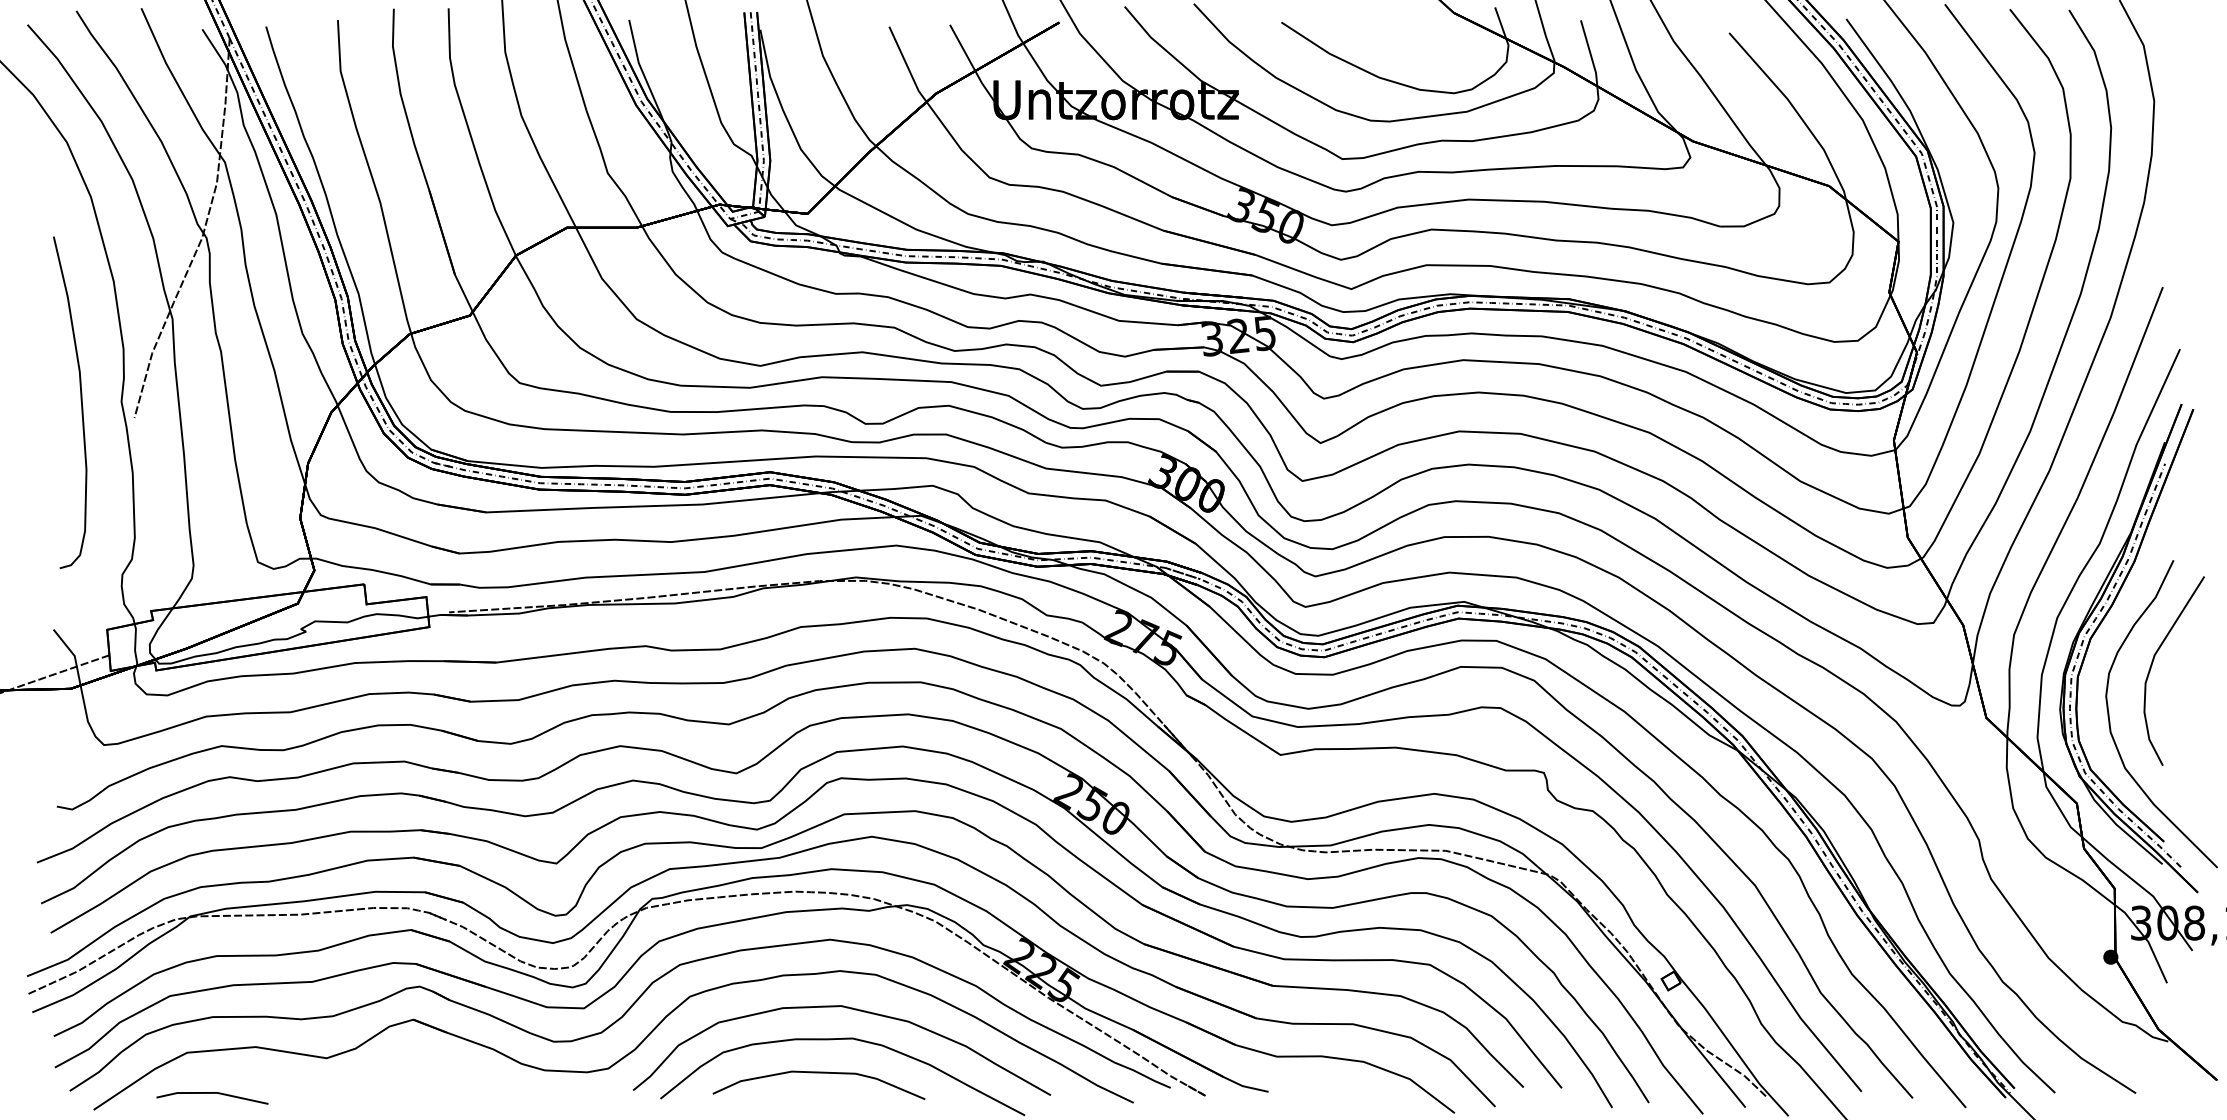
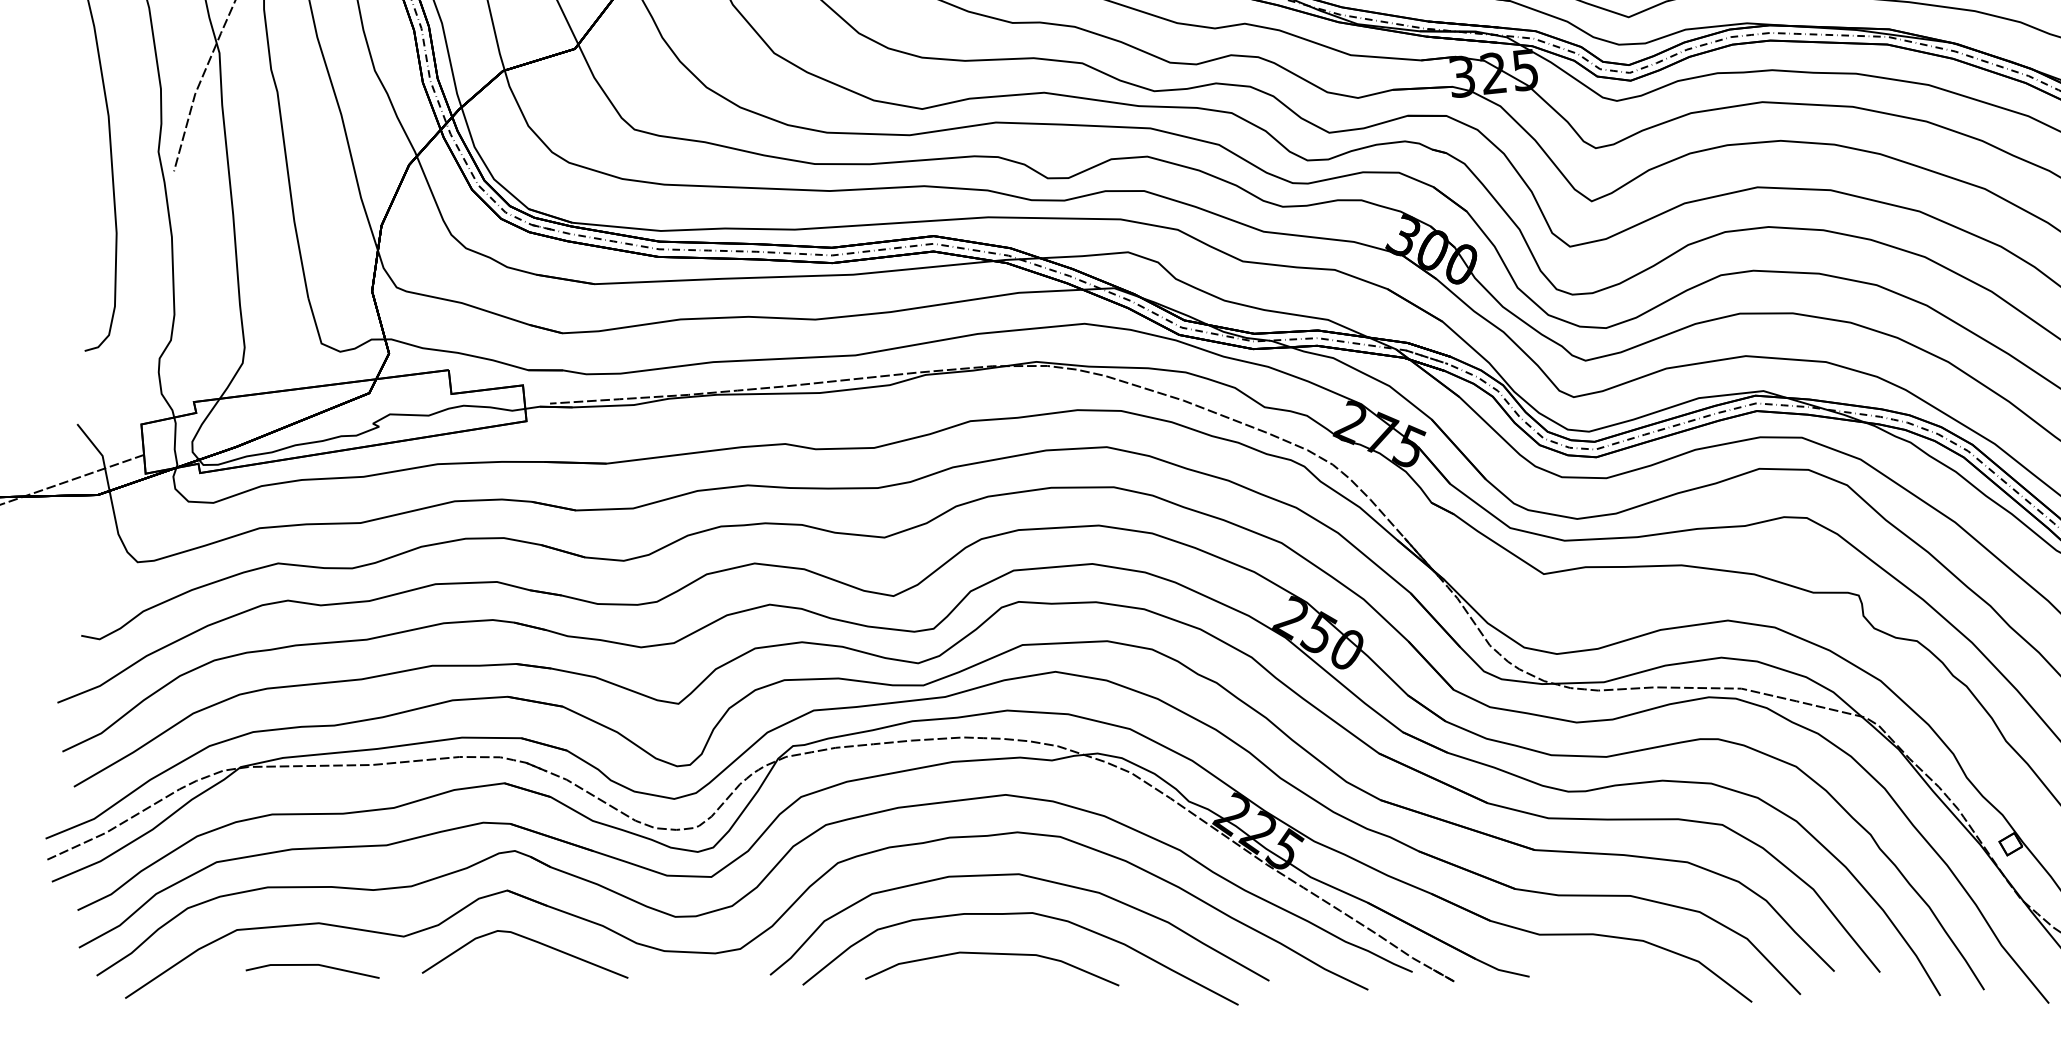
curve: (431, 1061) -> (529, 940), added
line: (212, 1093) -> (312, 965), moved

